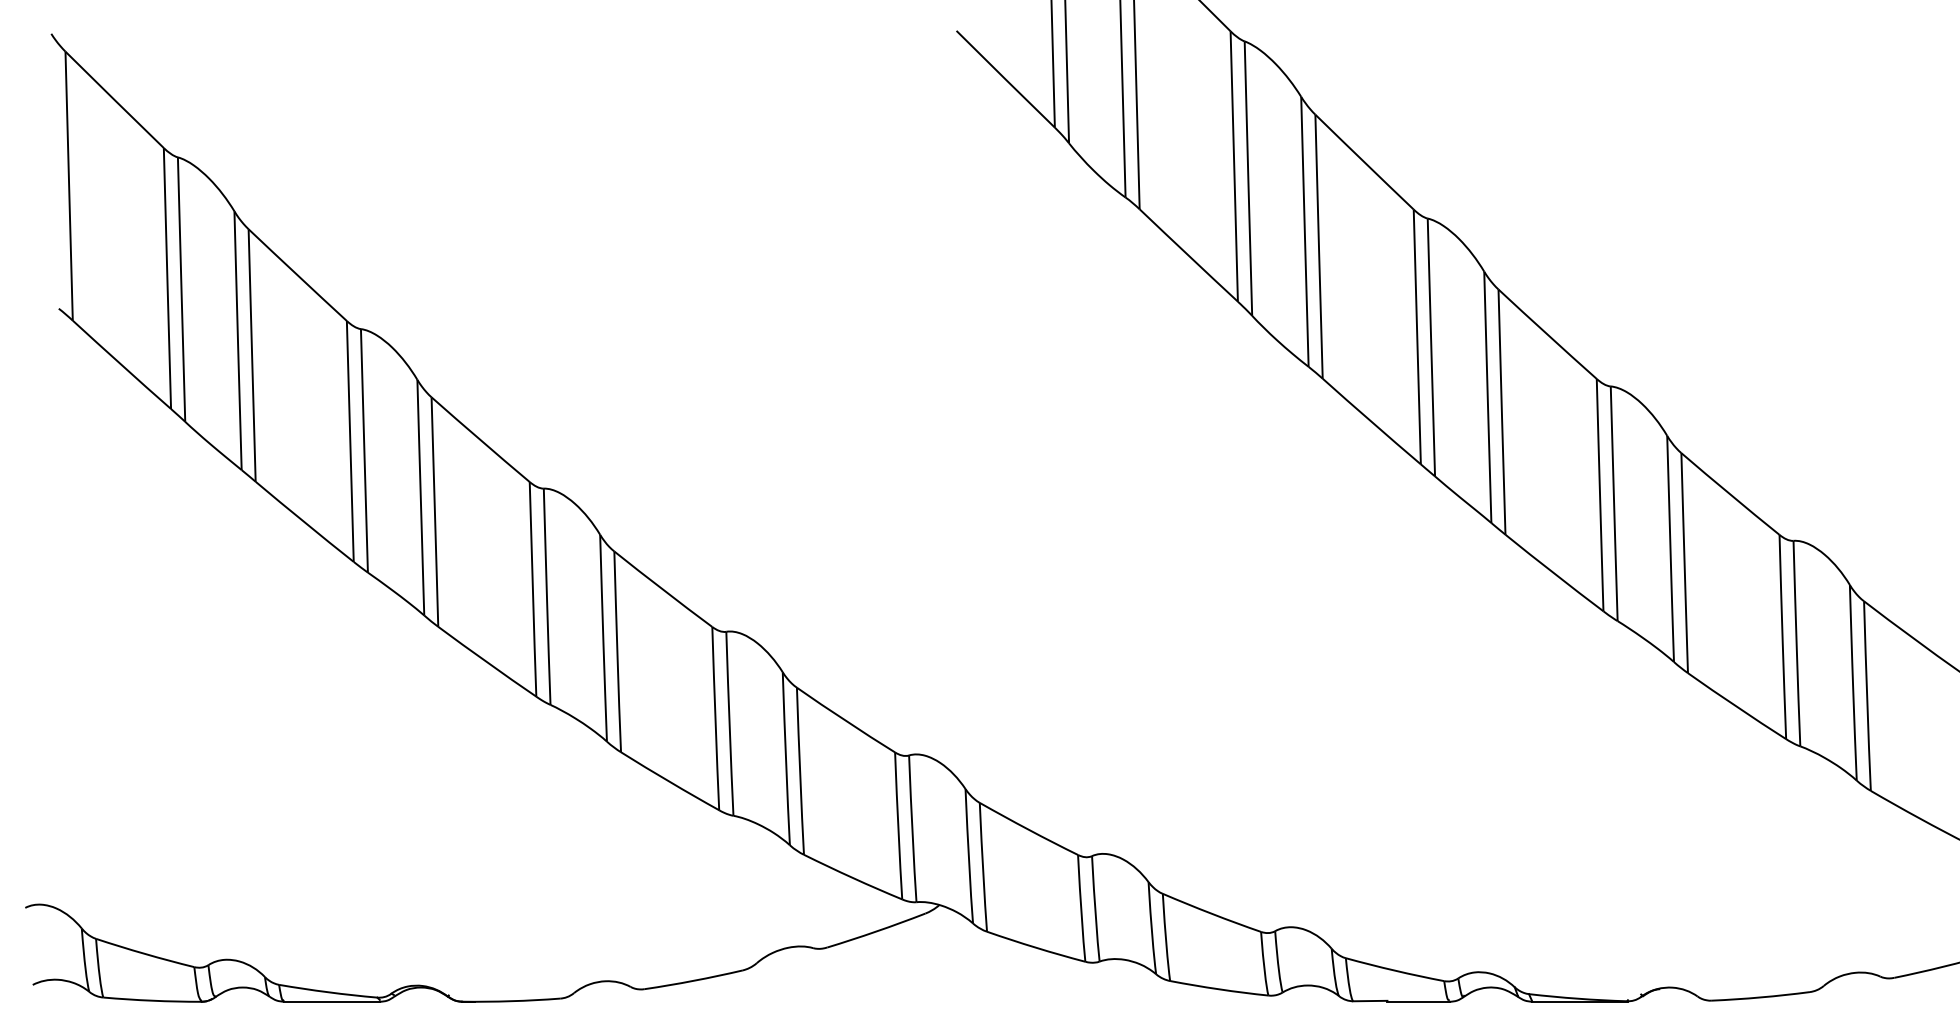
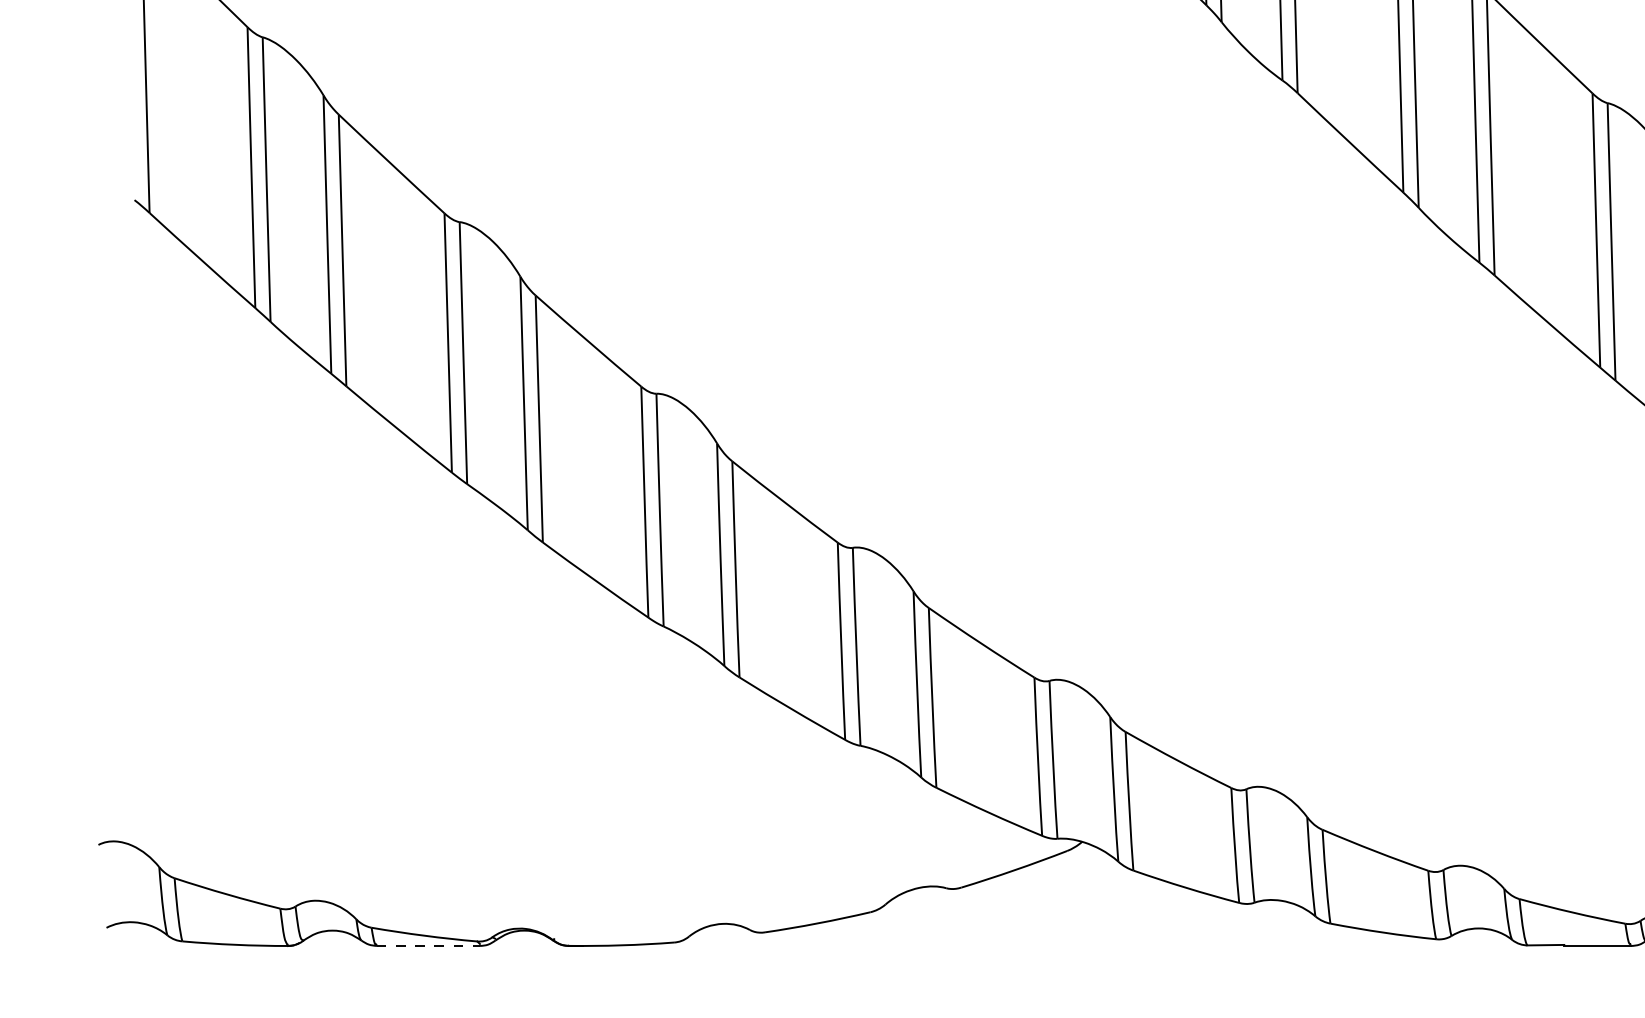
line: (331, 1001) -> (427, 945), solid -> dashed

